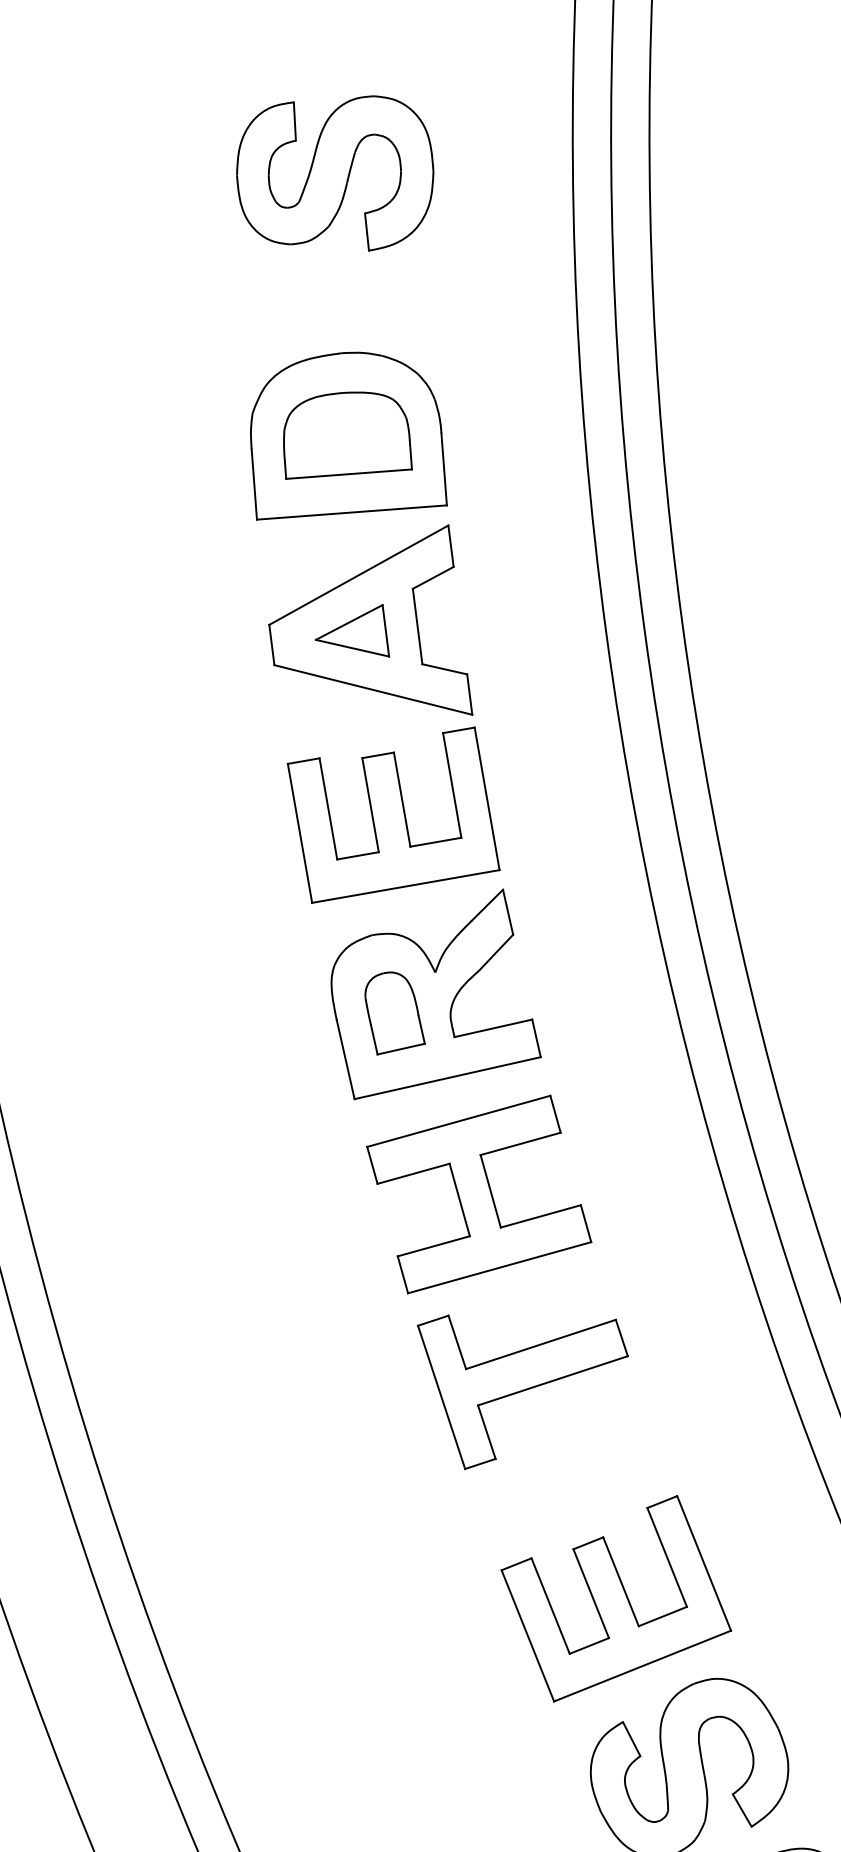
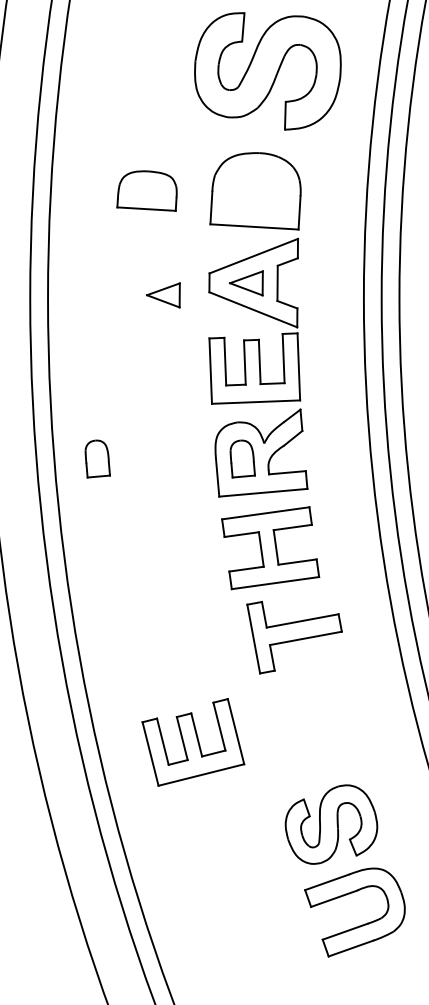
part: (334, 174) -> (267, 70), size x1.6
part: (343, 434) -> (146, 190), moved
part: (177, 685) -> (163, 295), added
part: (83, 1052) -> (97, 458), added
part: (528, 1382) -> (294, 637), moved
part: (616, 1598) -> (193, 742), moved

